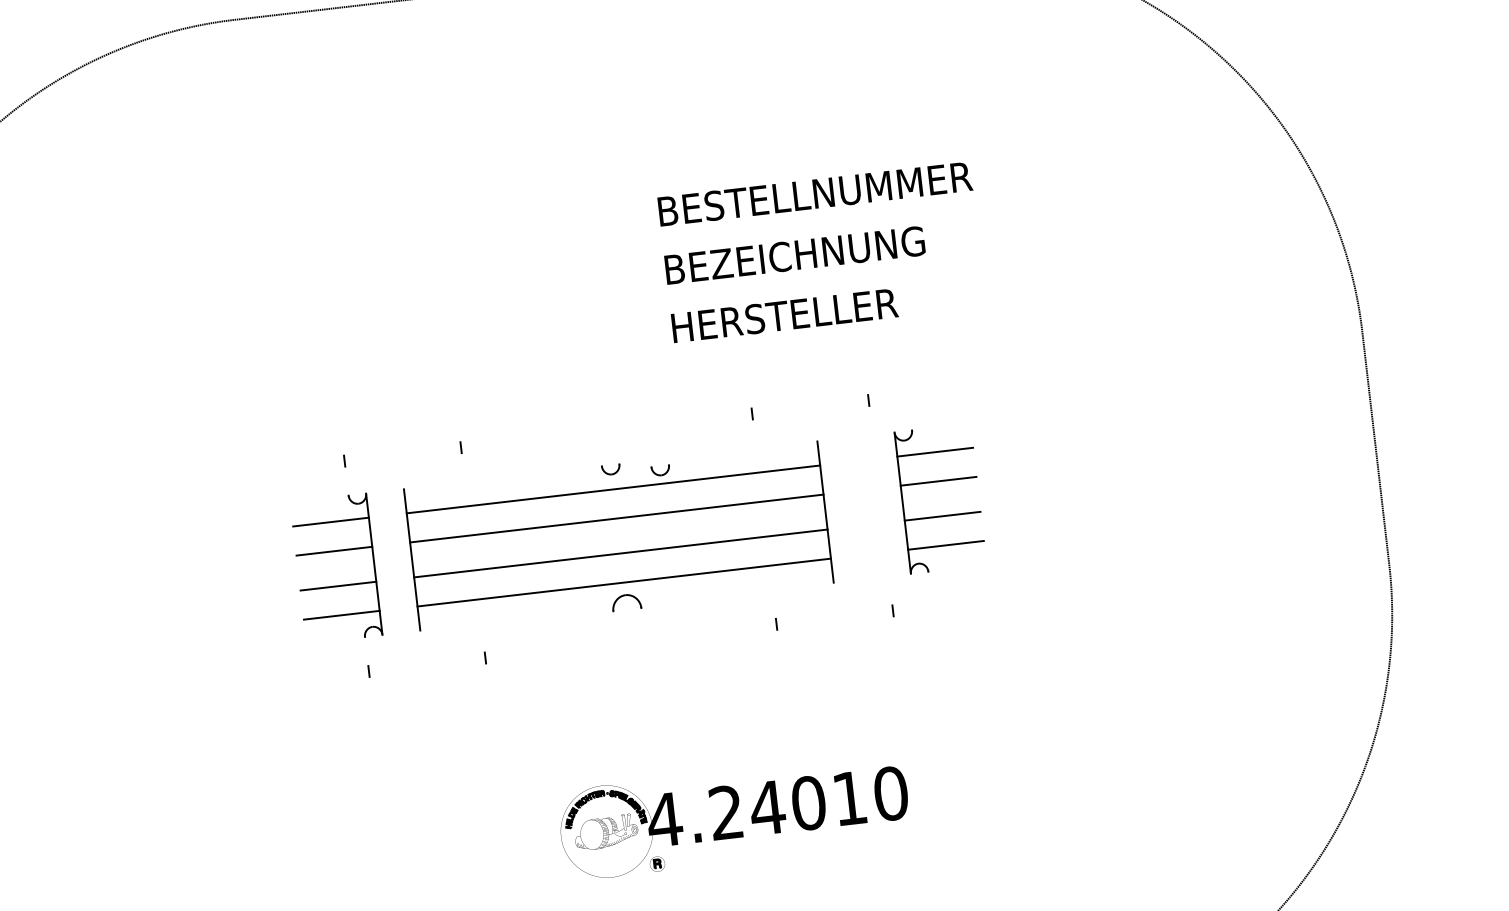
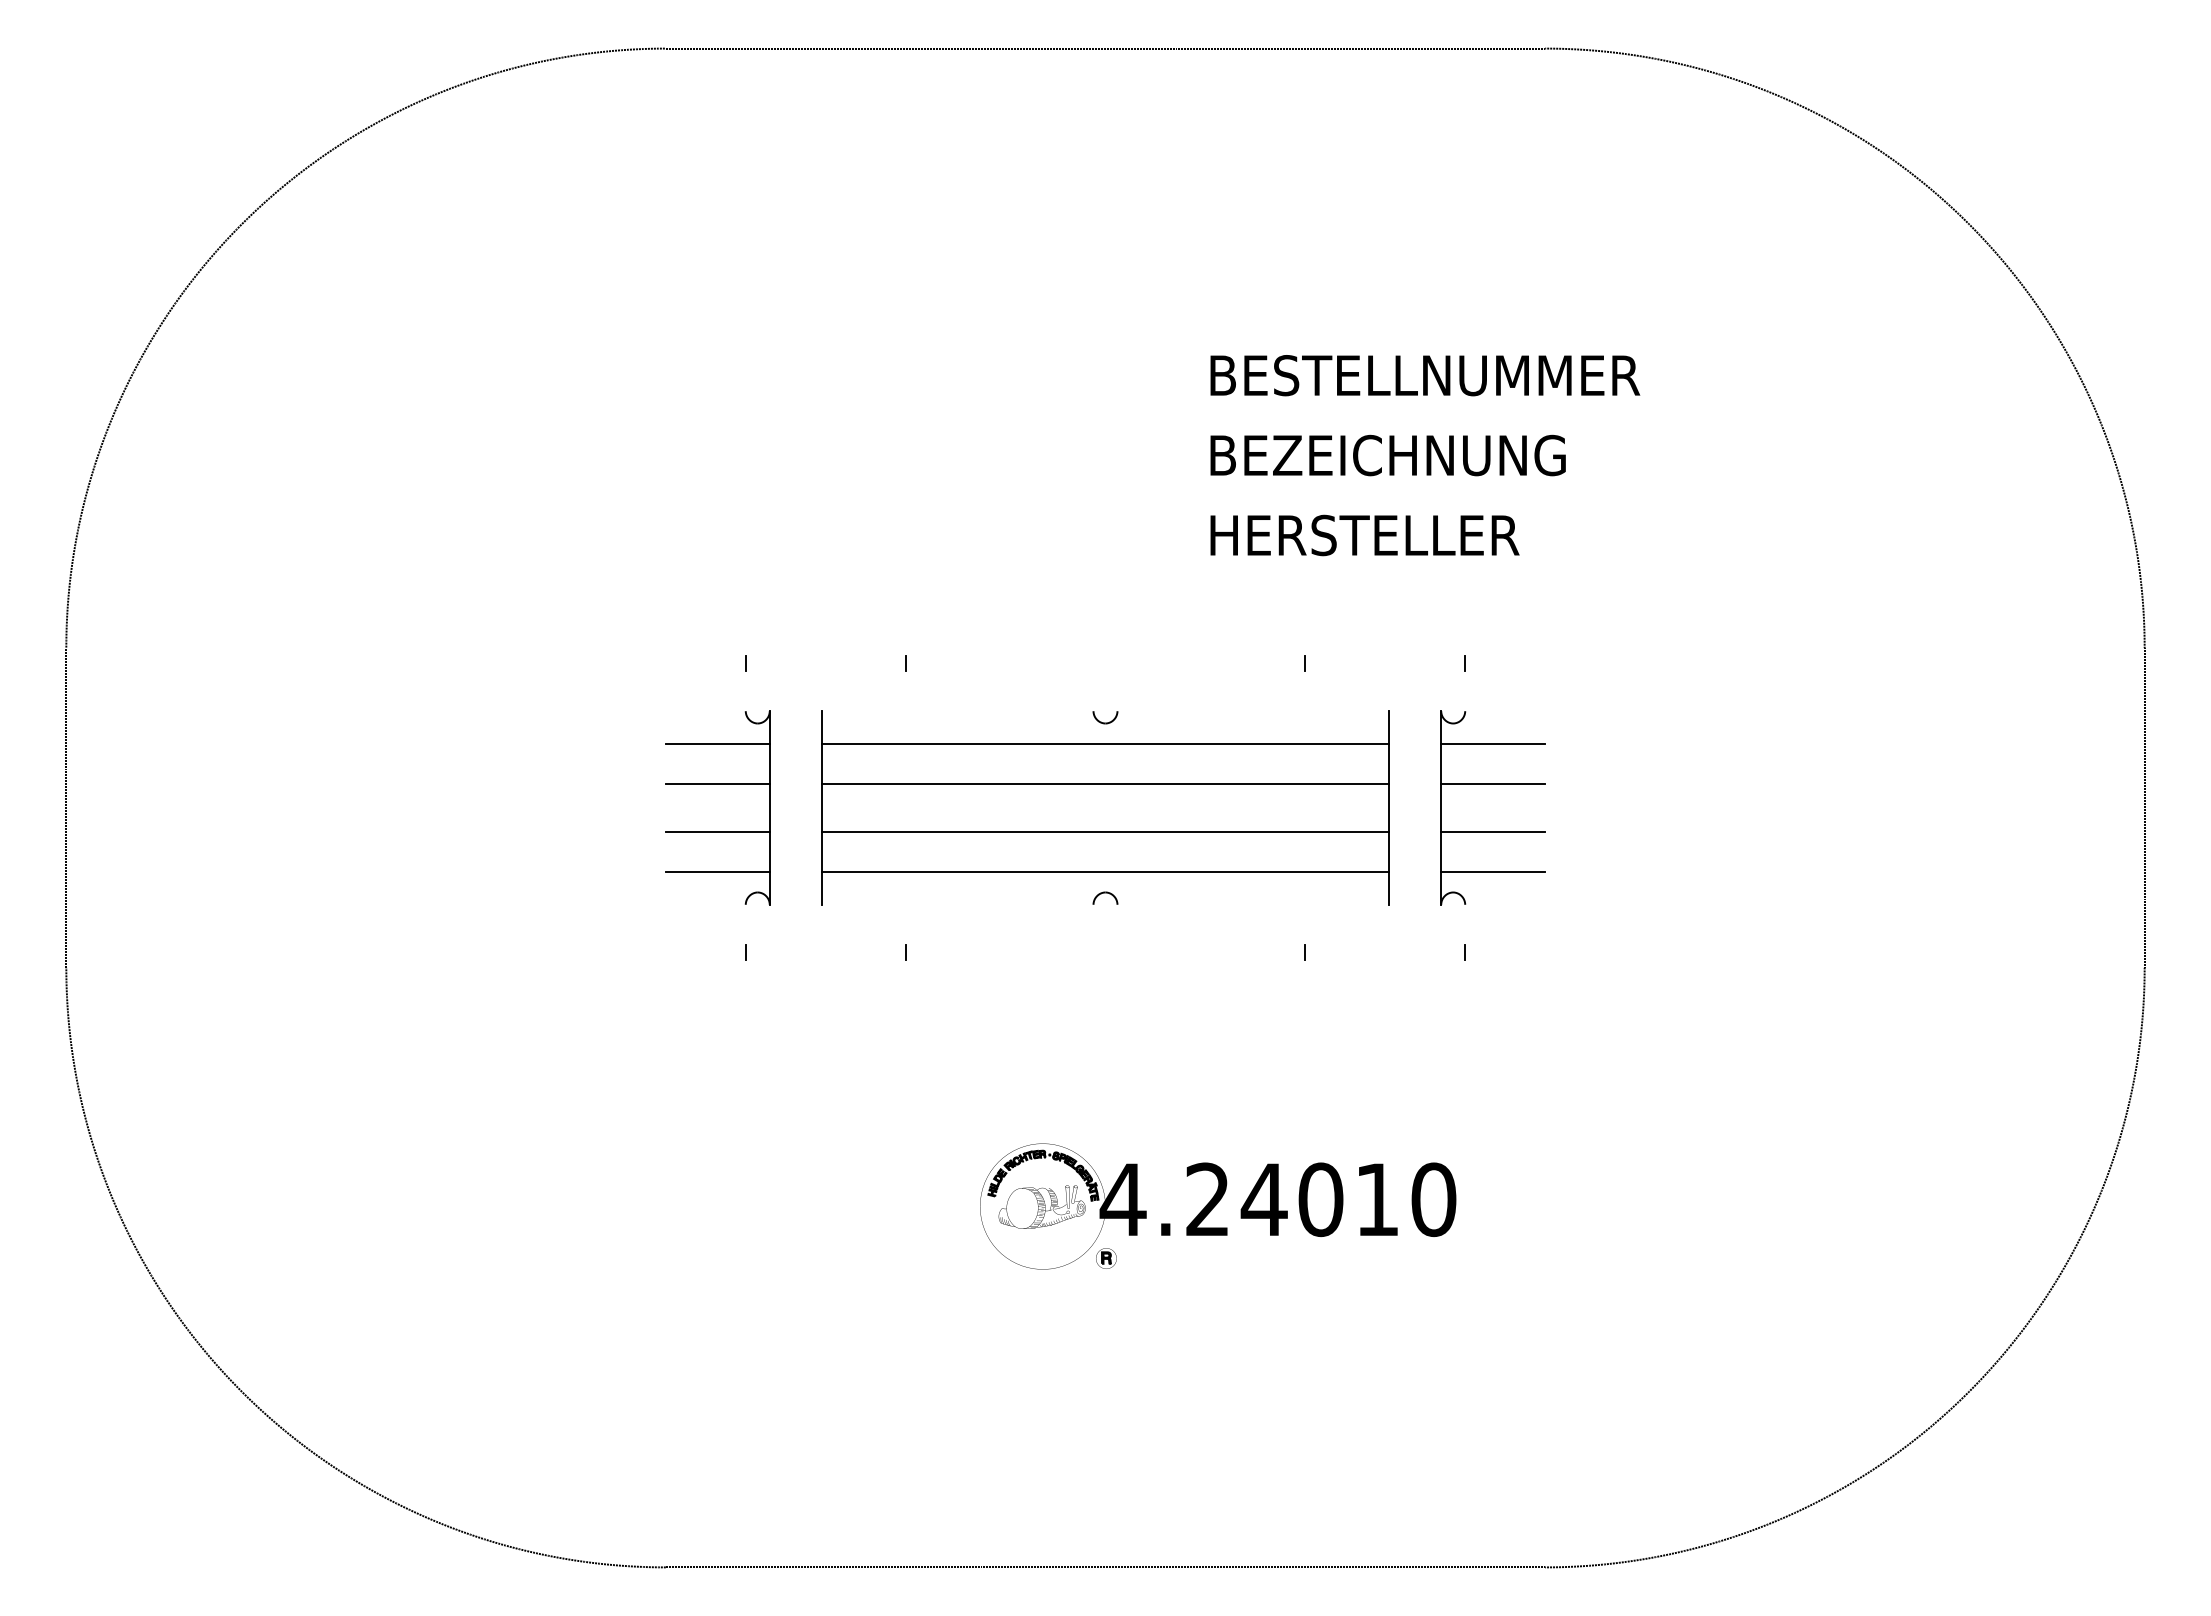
part: (660, 470) -> (1172, 726), removed
part: (938, 481) -> (1492, 784), moved
part: (626, 601) -> (1105, 897), size x0.62

